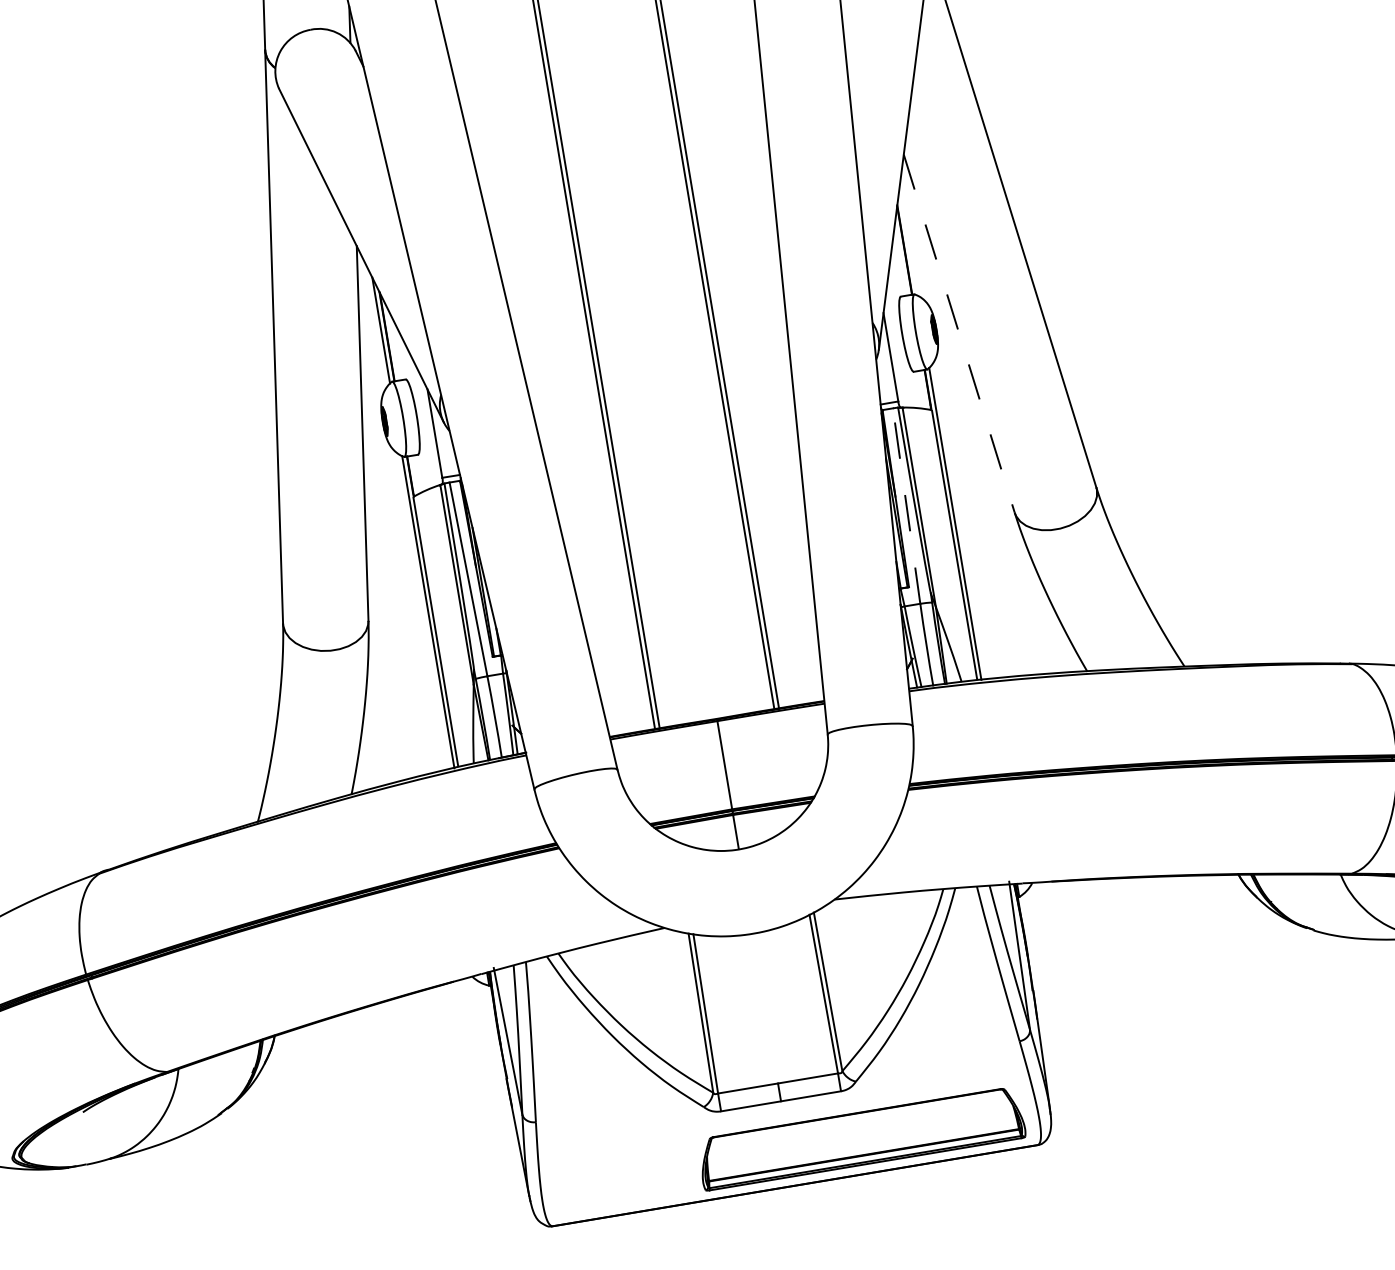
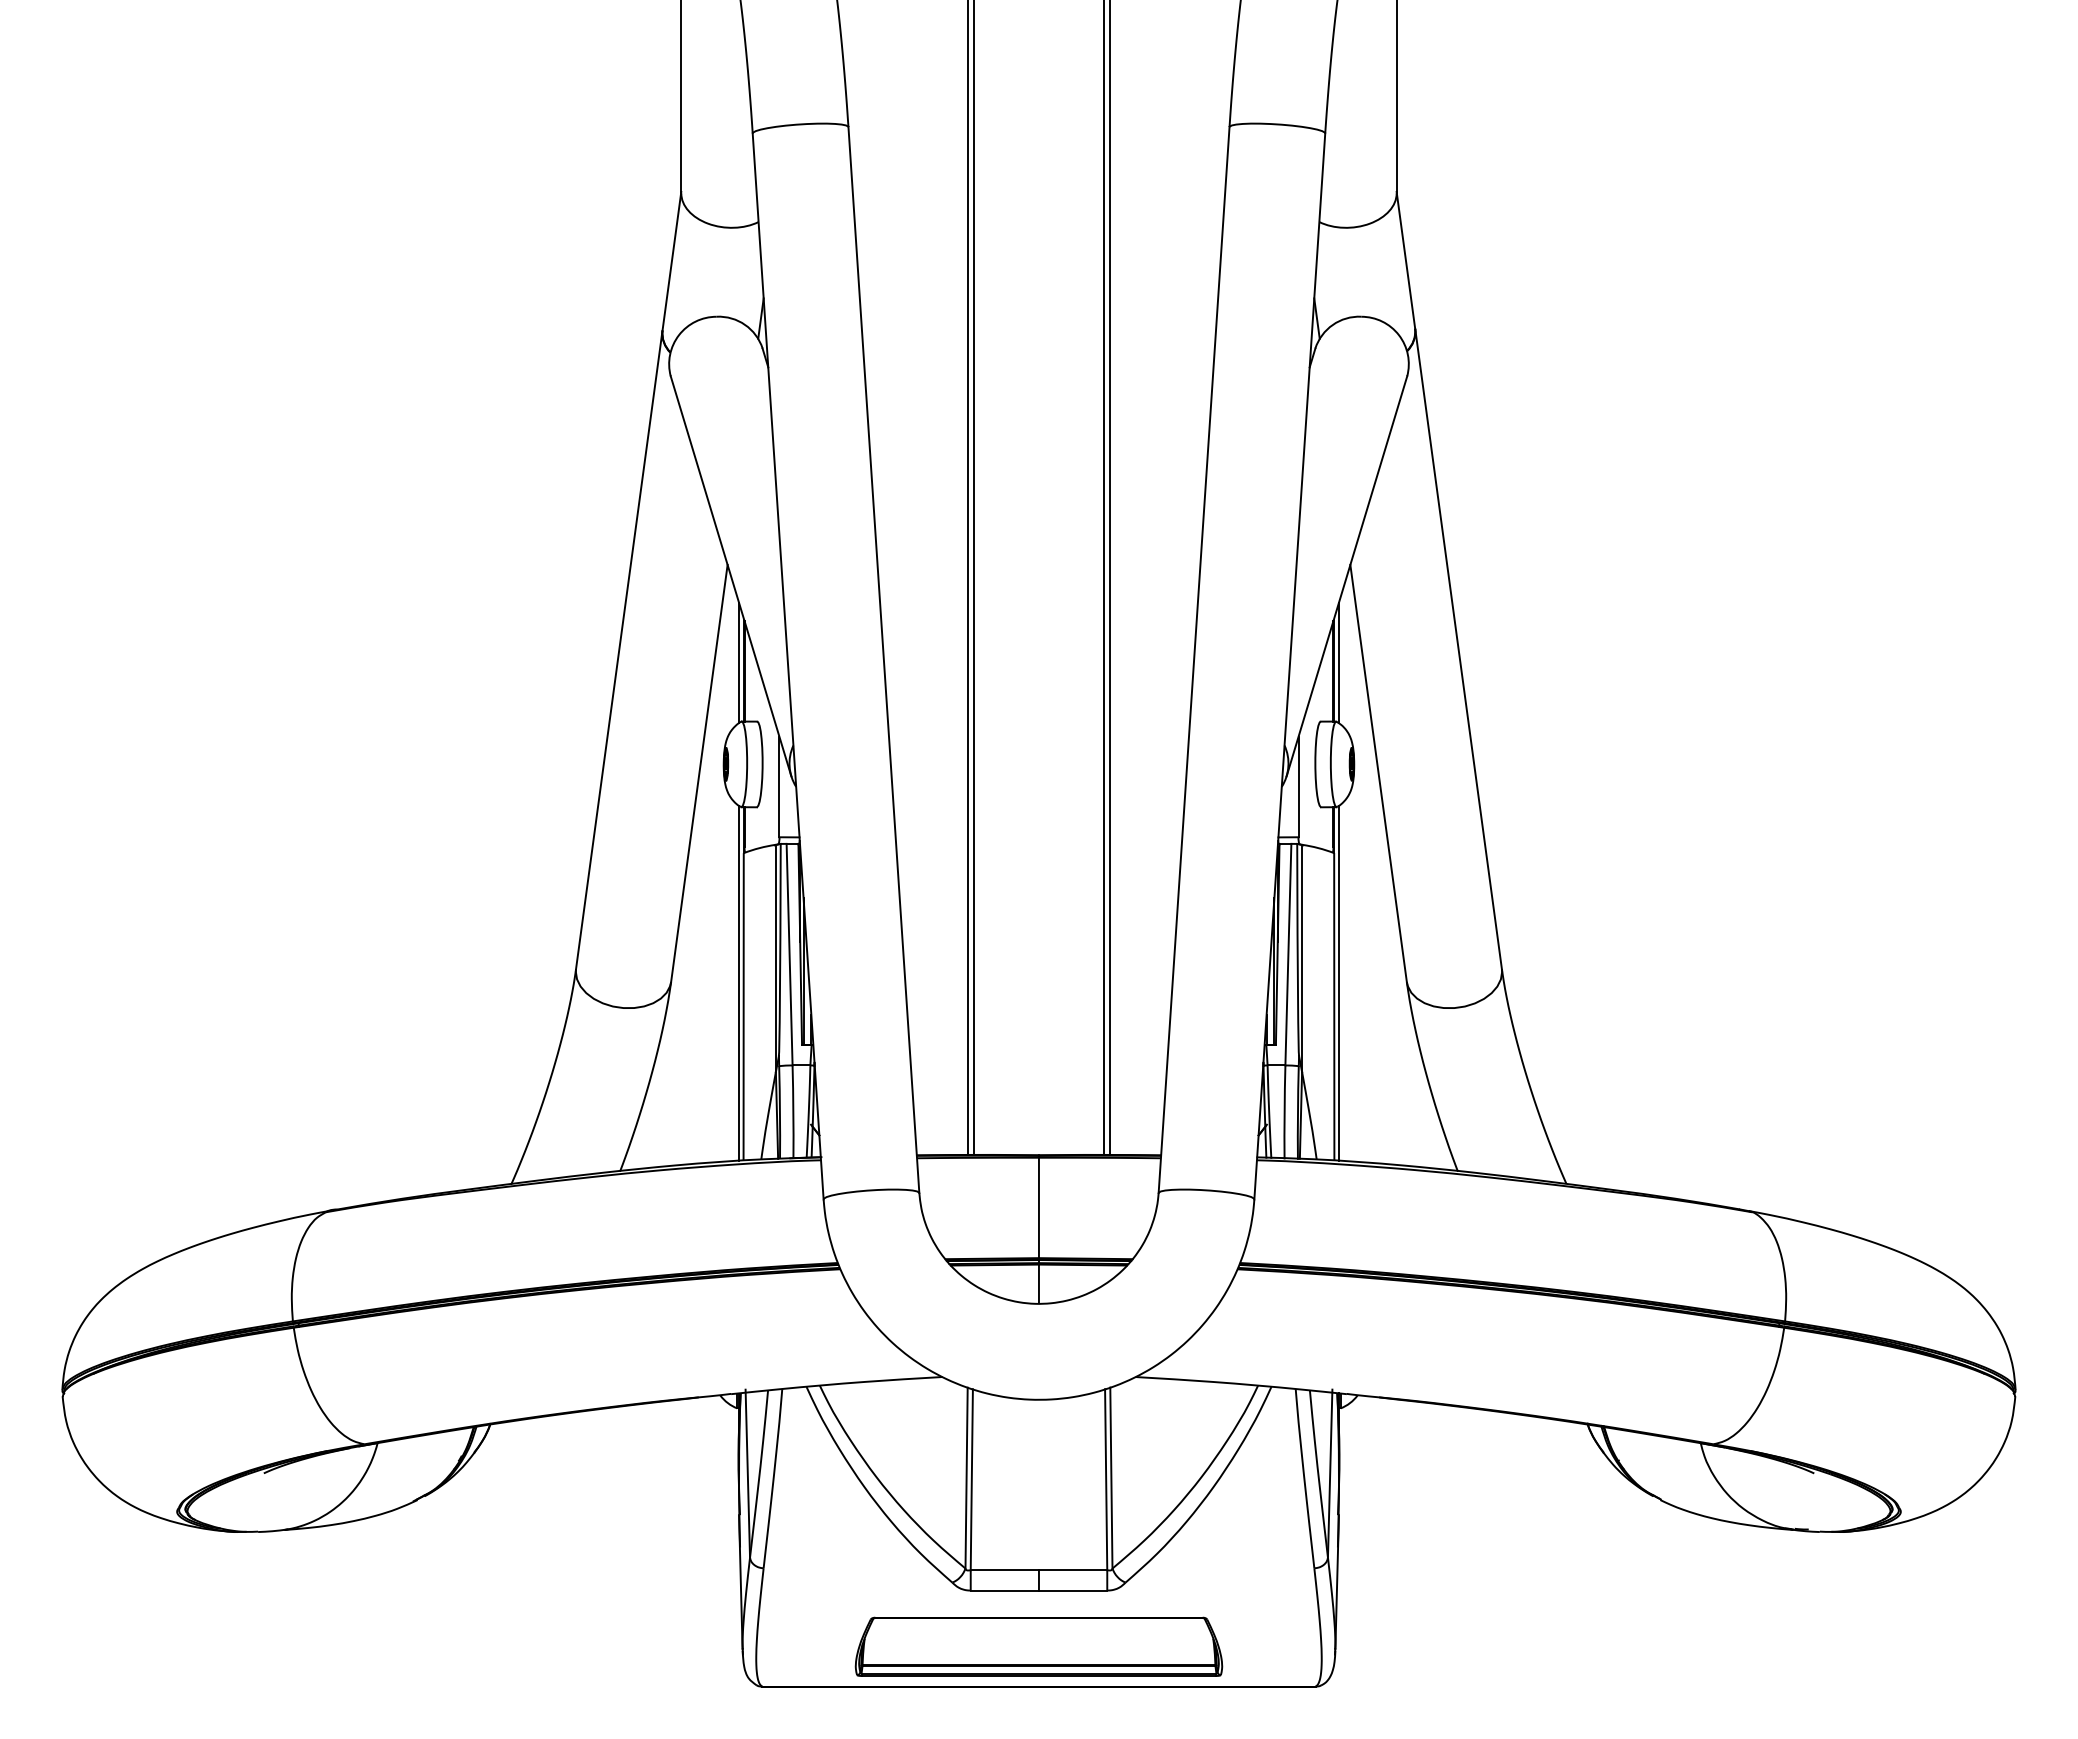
line: (907, 242) -> (1338, 662), added
line: (959, 333) -> (1378, 773), dashed -> solid
line: (906, 505) -> (1288, 954), dashed -> solid
part: (860, 1138) -> (1038, 1646), moved

